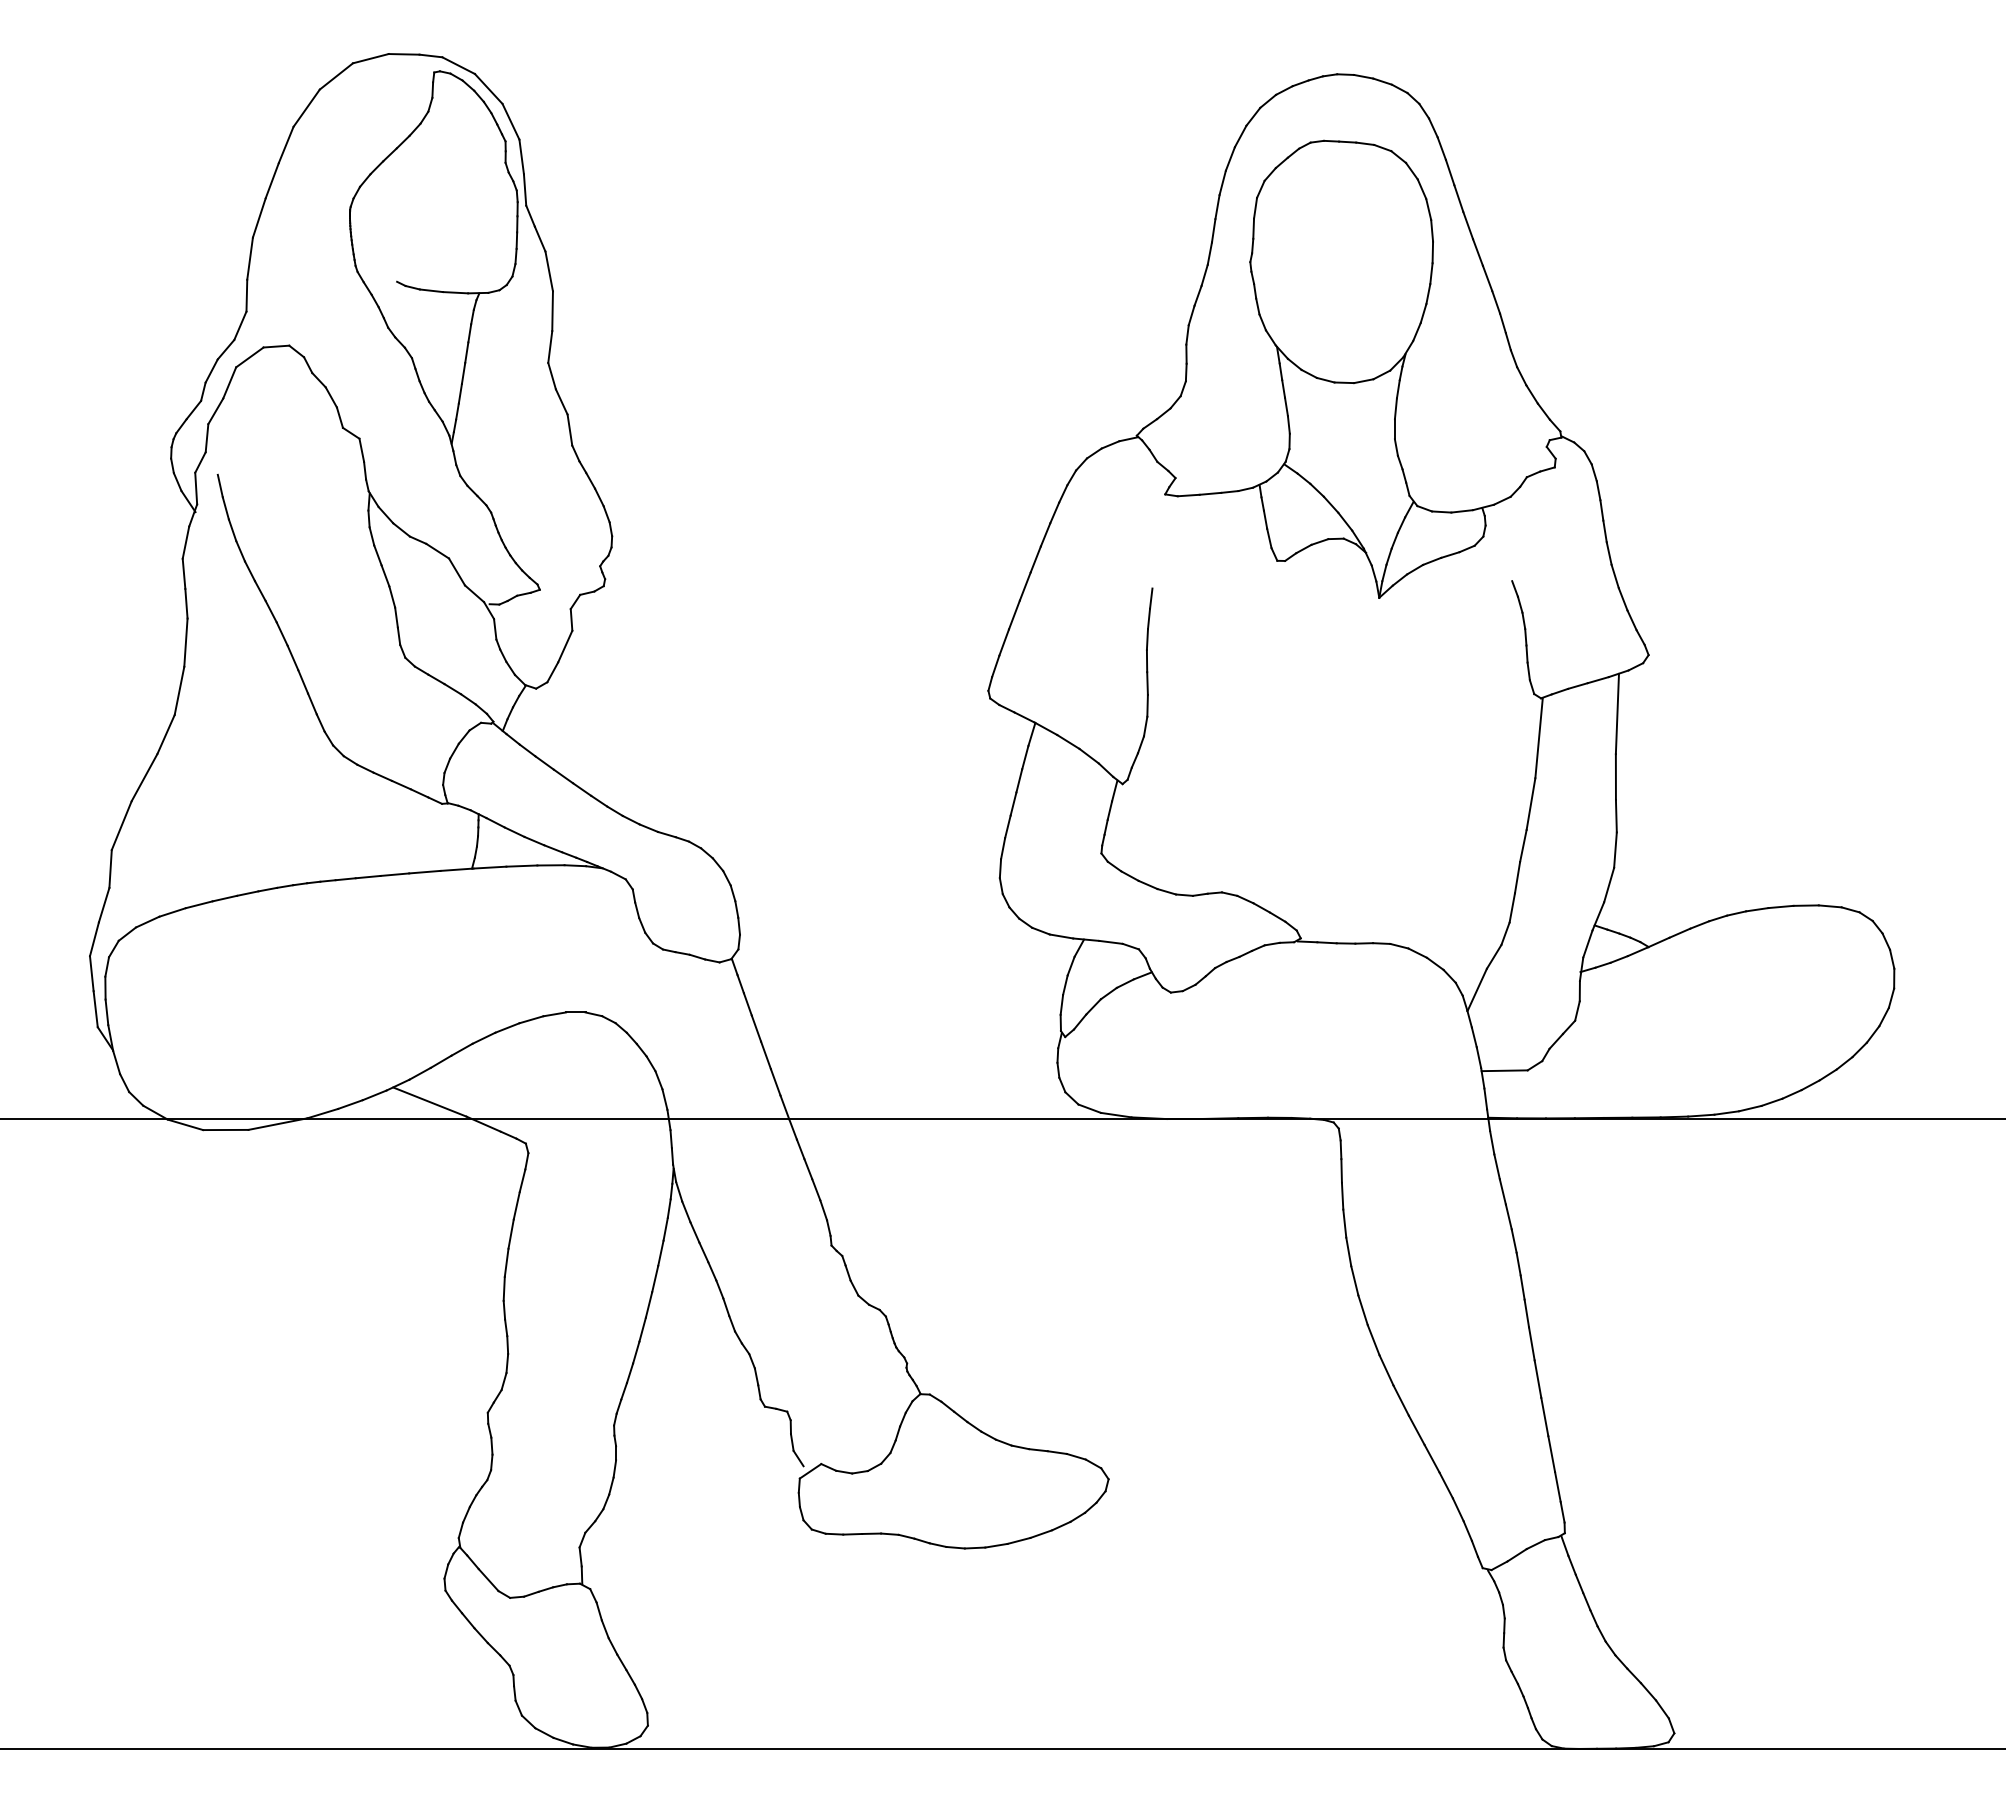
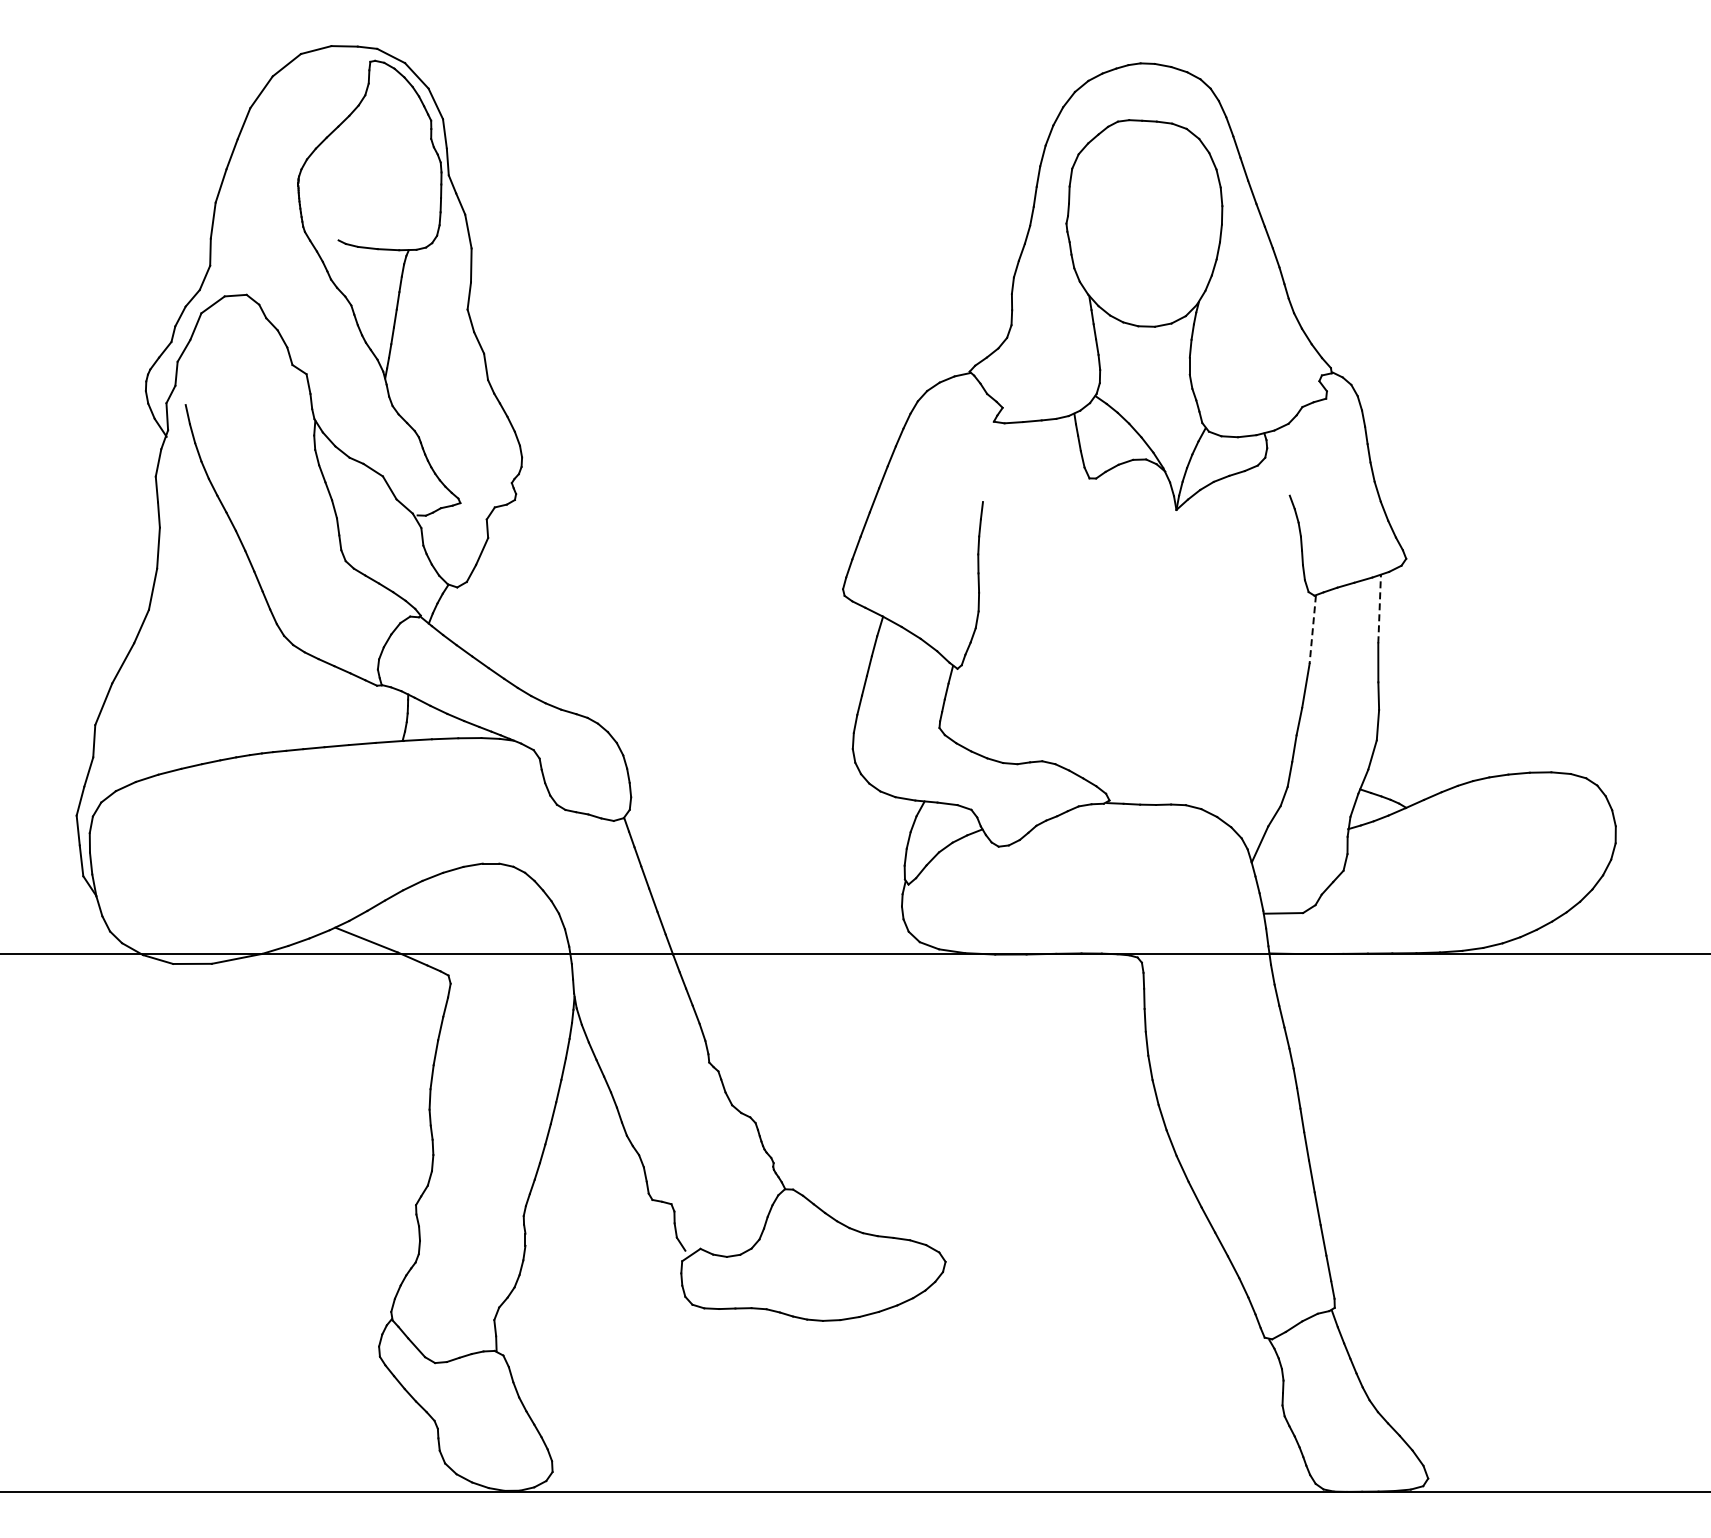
line: (1617, 713) -> (1379, 608), solid -> dashed
line: (1538, 739) -> (1312, 630), solid -> dashed

